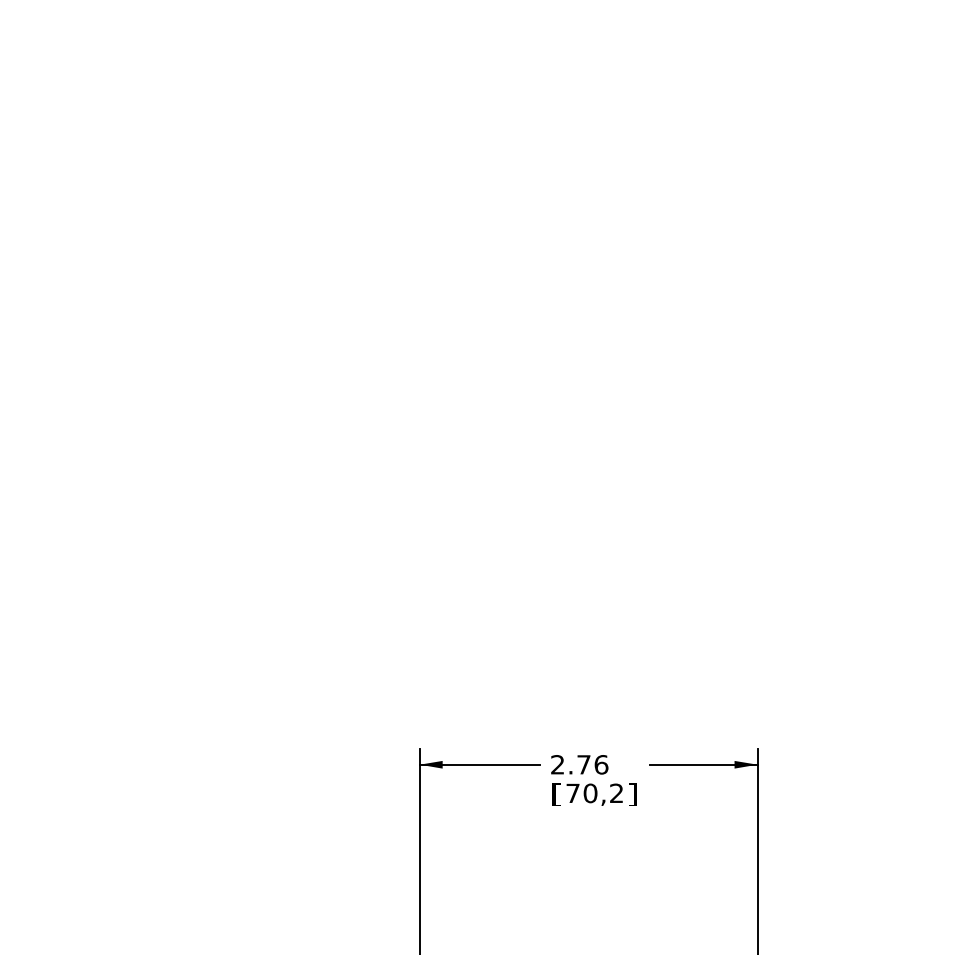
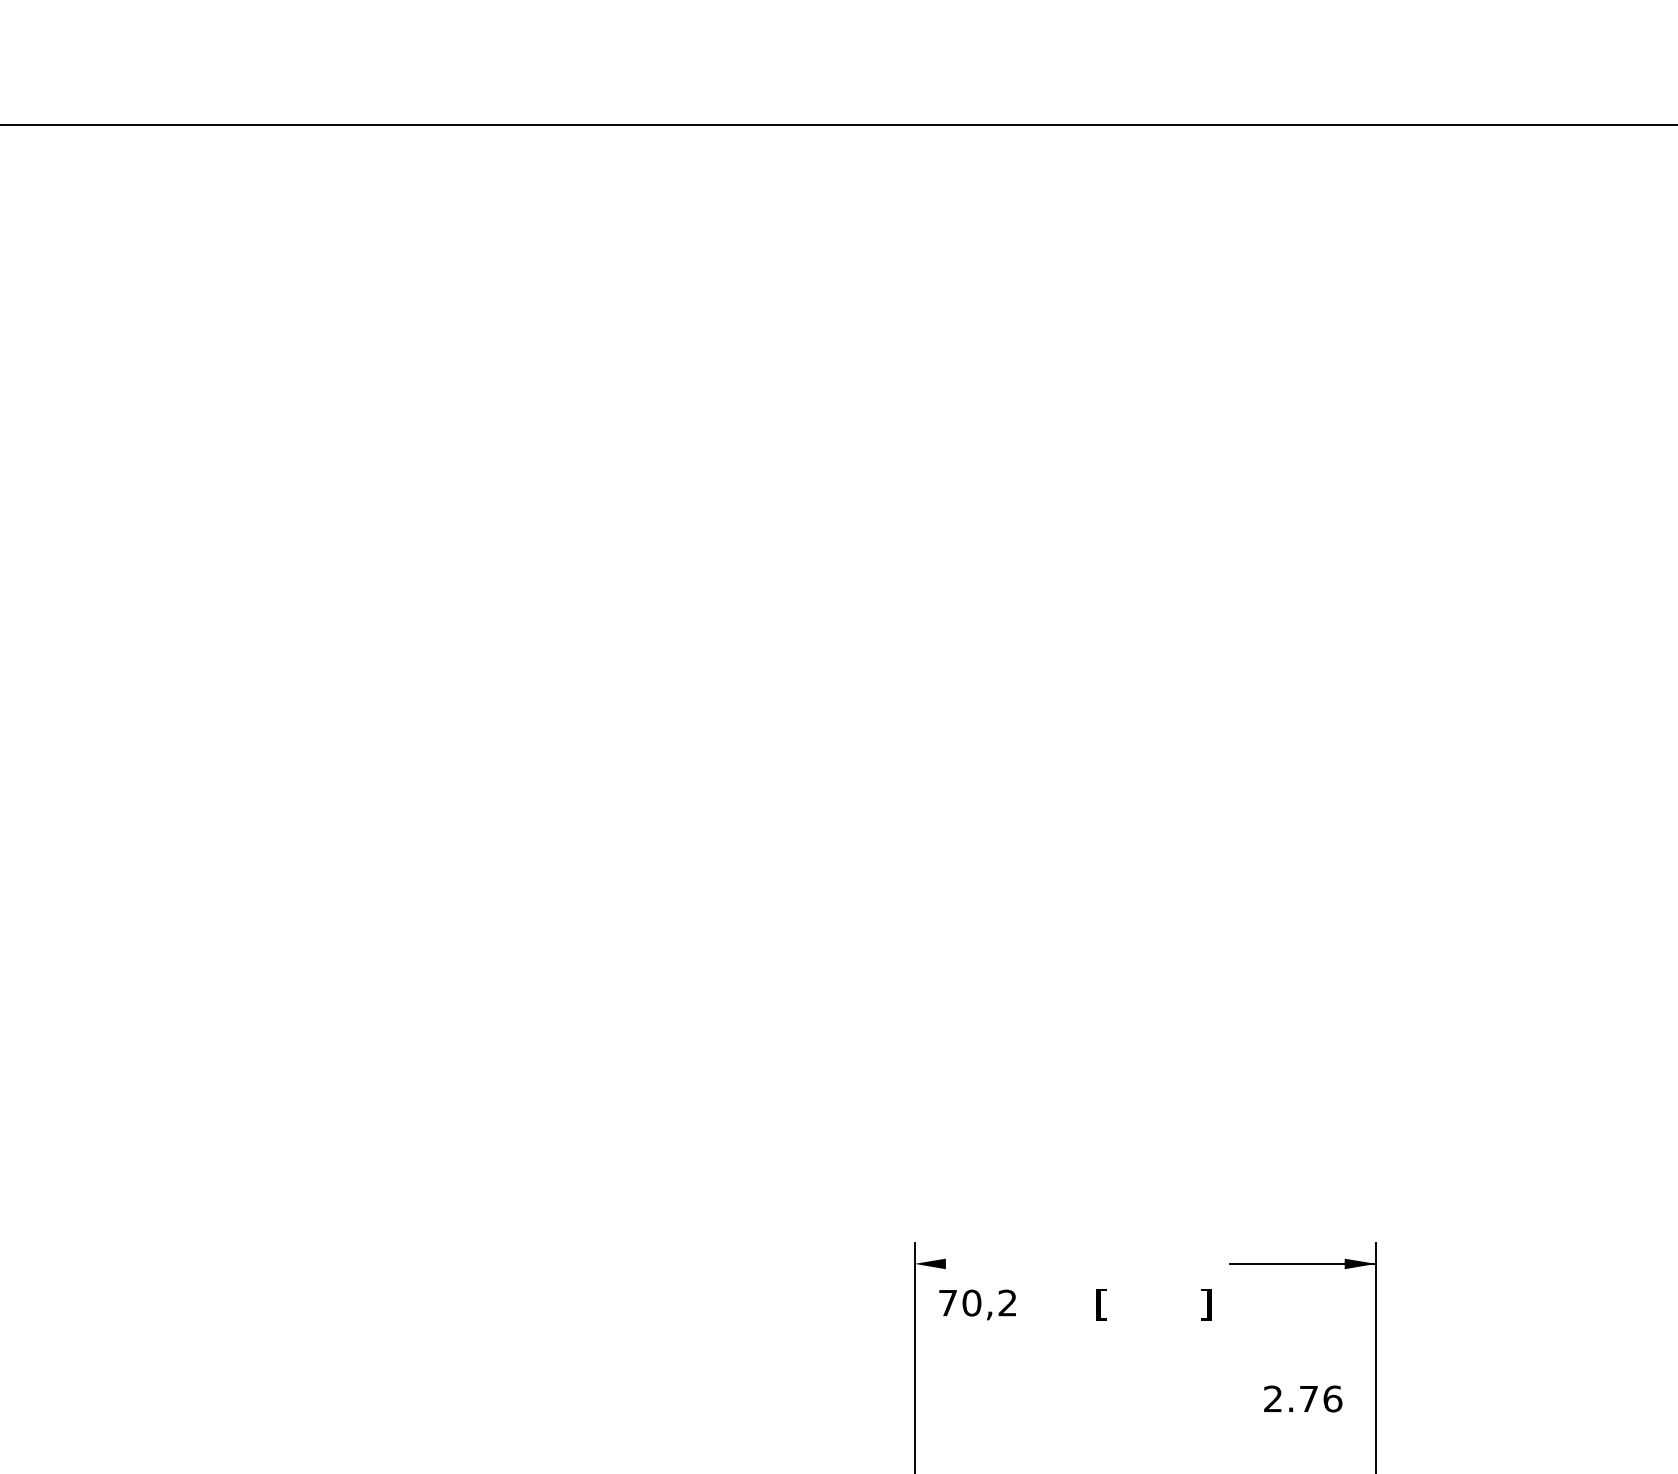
line: (479, 764) -> (996, 1263), removed
text: (579, 764) -> (1303, 1398), moved
text: (594, 794) -> (977, 1304), moved

